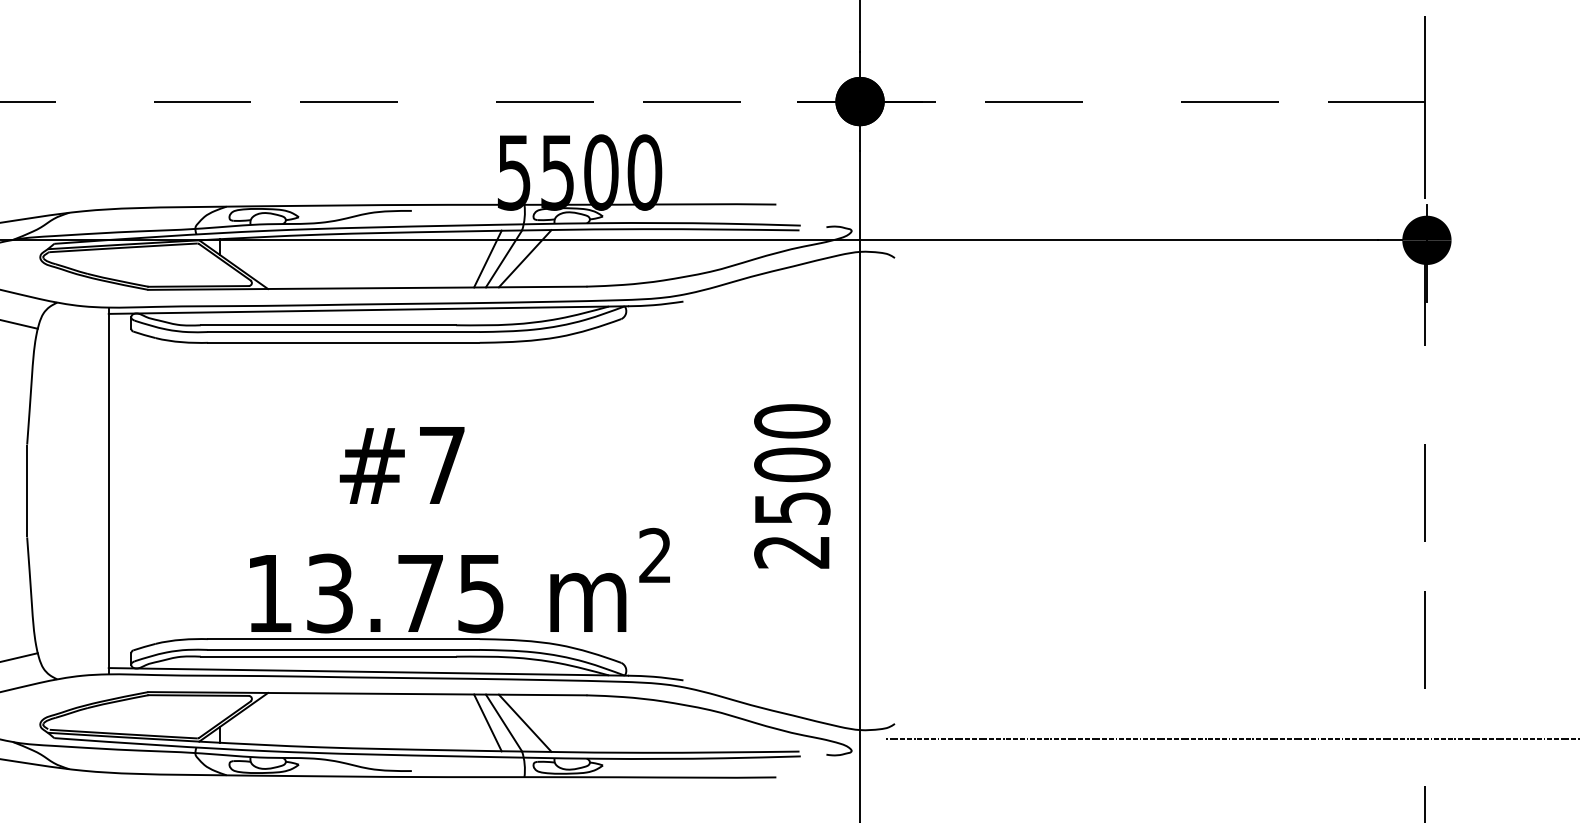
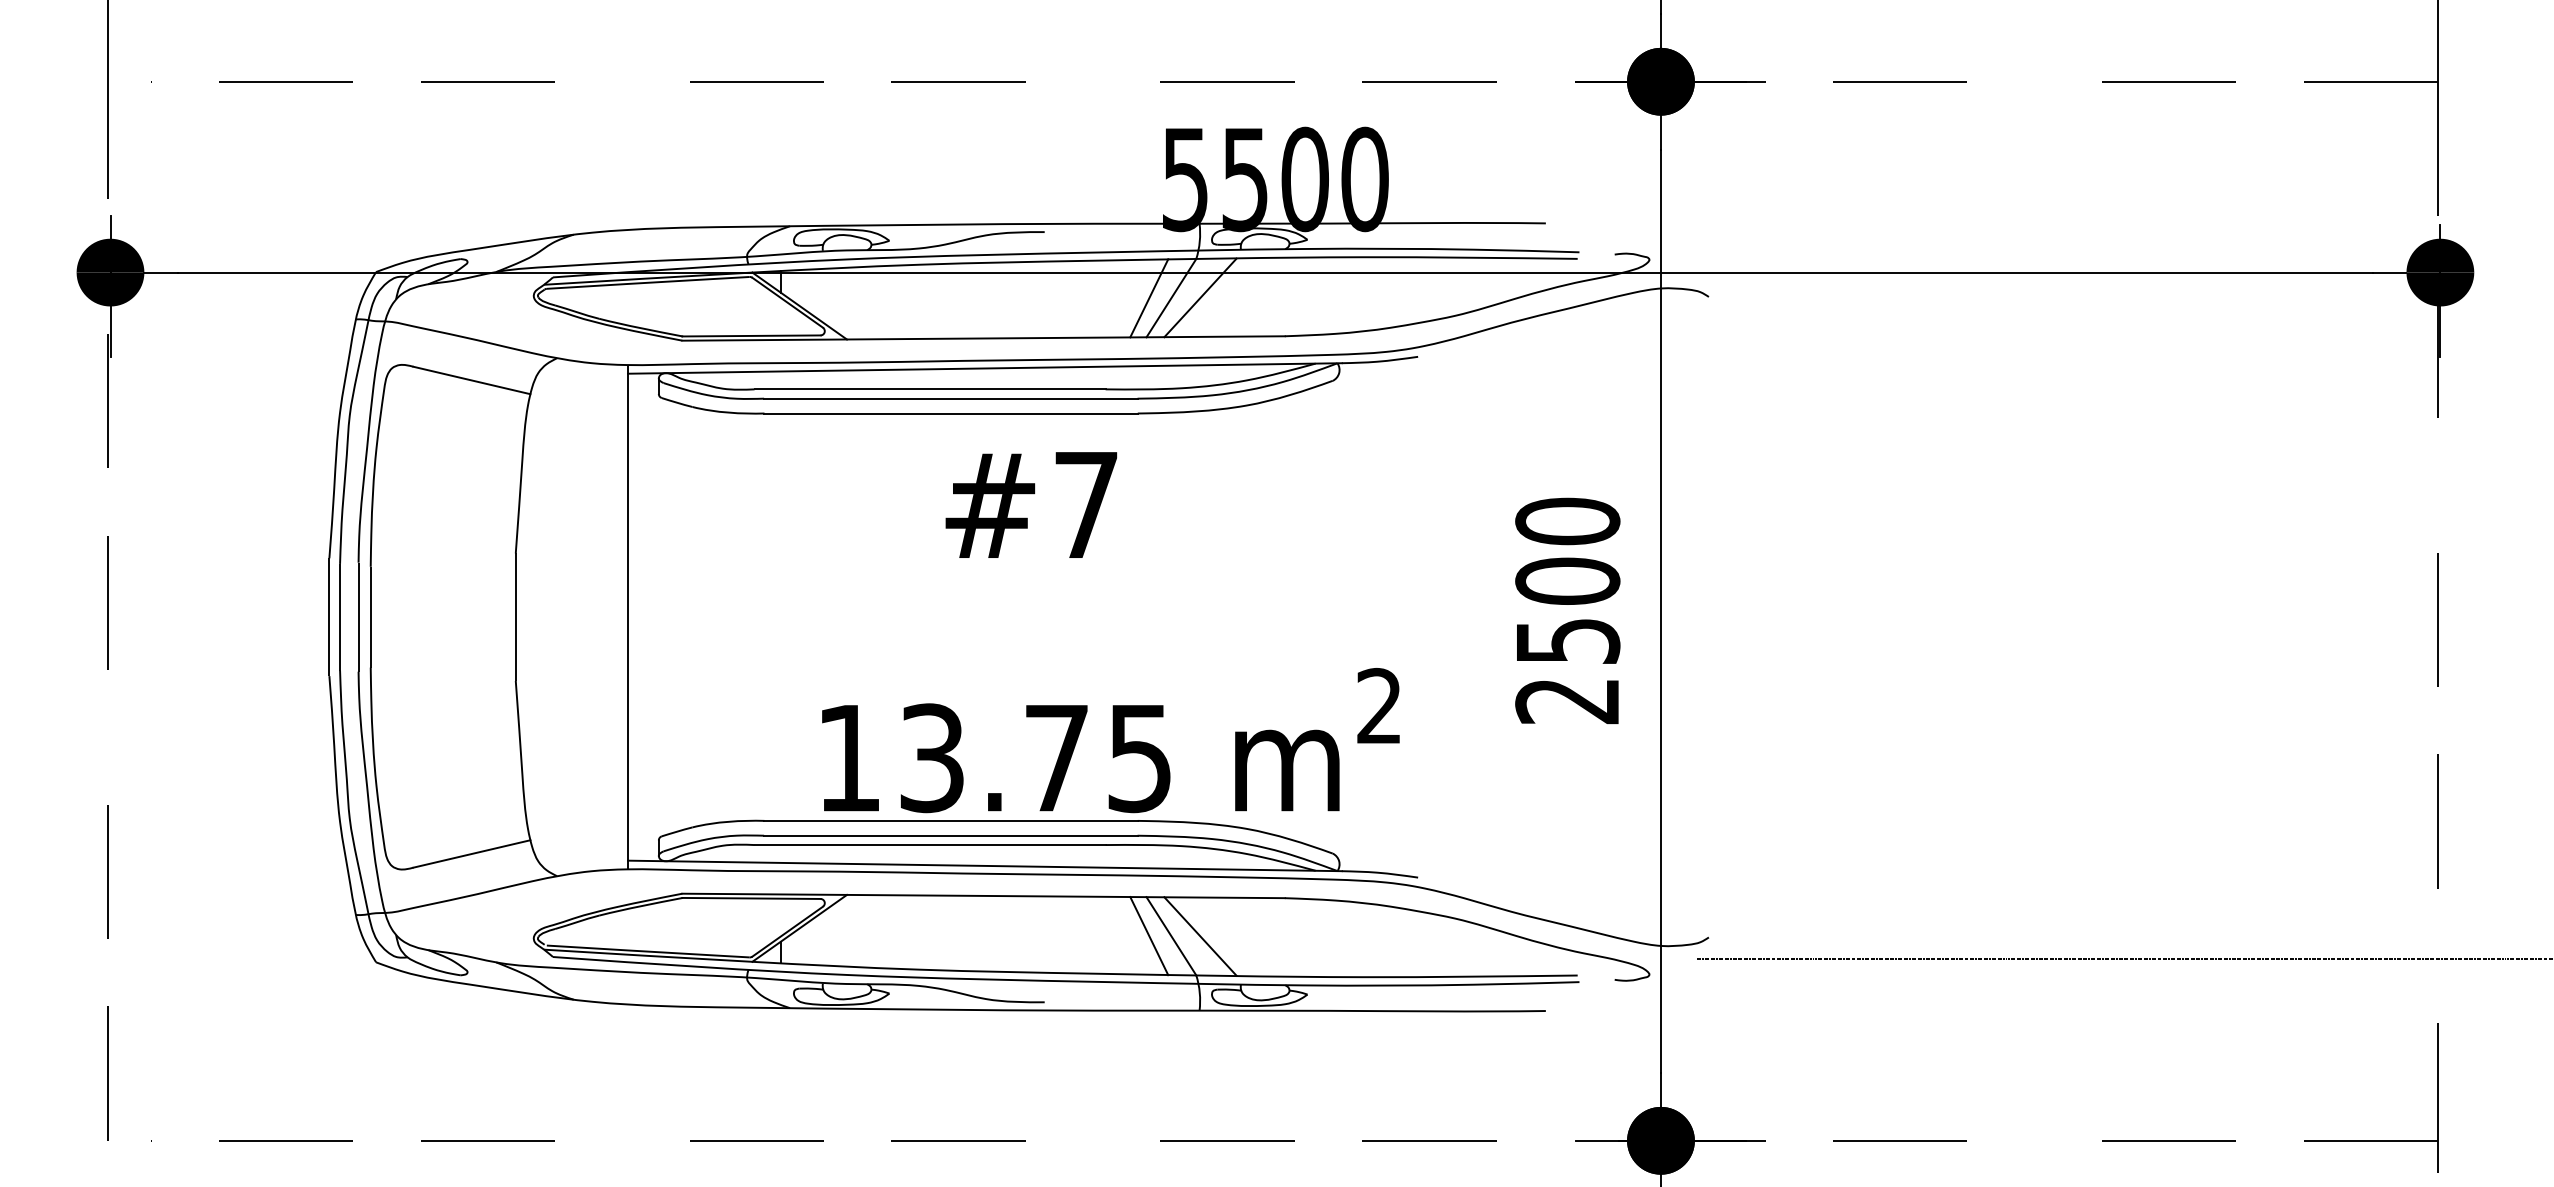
text: (402, 465) -> (1031, 504), moved

